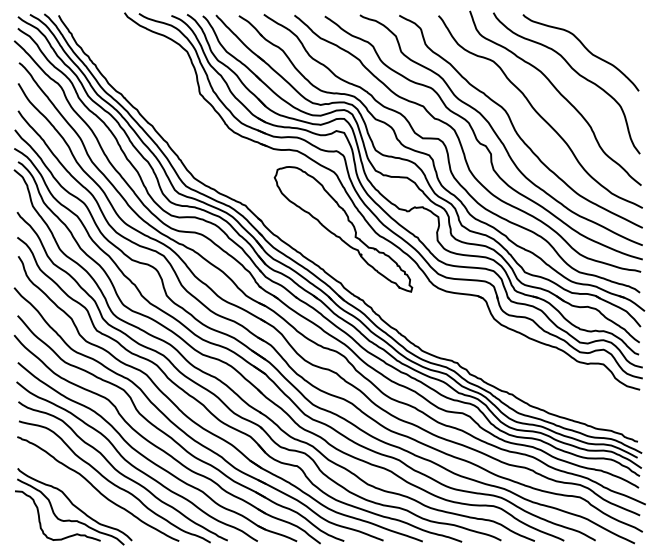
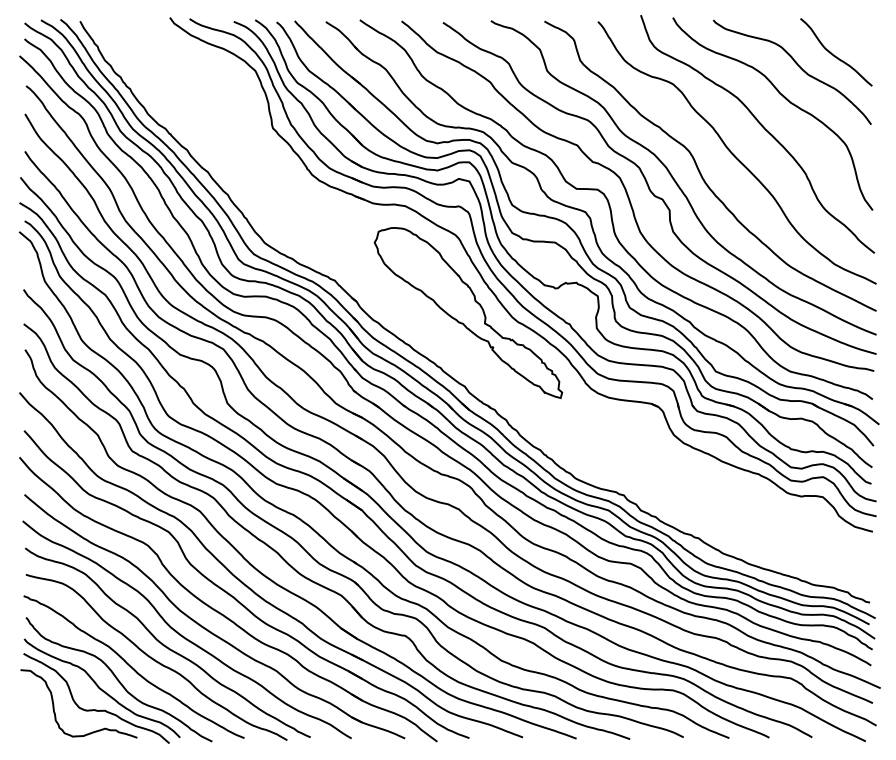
curve: (611, 39) -> (834, 54), added
curve: (86, 498) -> (118, 679), added

